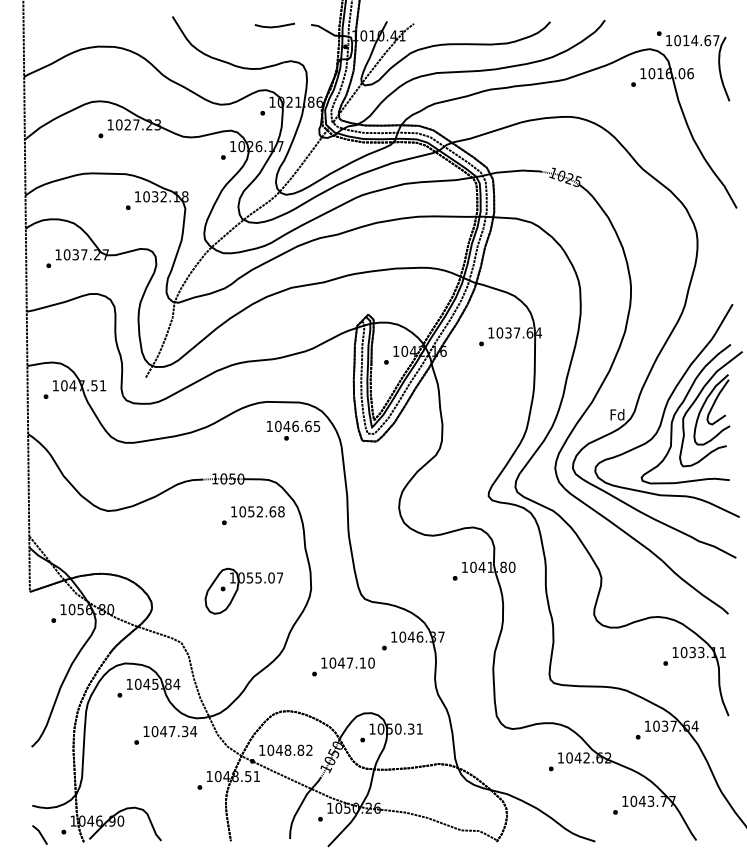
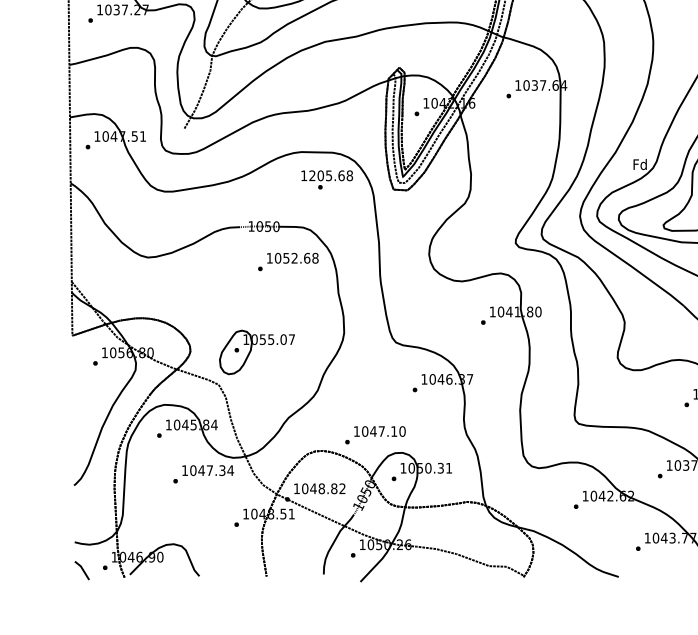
text: (297, 426) -> (330, 175), 1046.65 -> 1205.68
part: (243, 590) -> (256, 351), moved
text: (343, 666) -> (375, 434), moved

